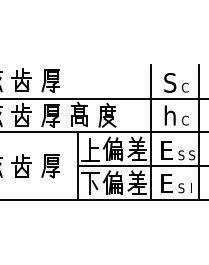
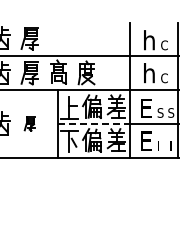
text: (170, 82) -> (149, 40), S -> h
part: (50, 166) -> (29, 124), size x0.6
line: (115, 166) -> (94, 124), solid -> dashed
text: (181, 188) -> (160, 146), S -> I

